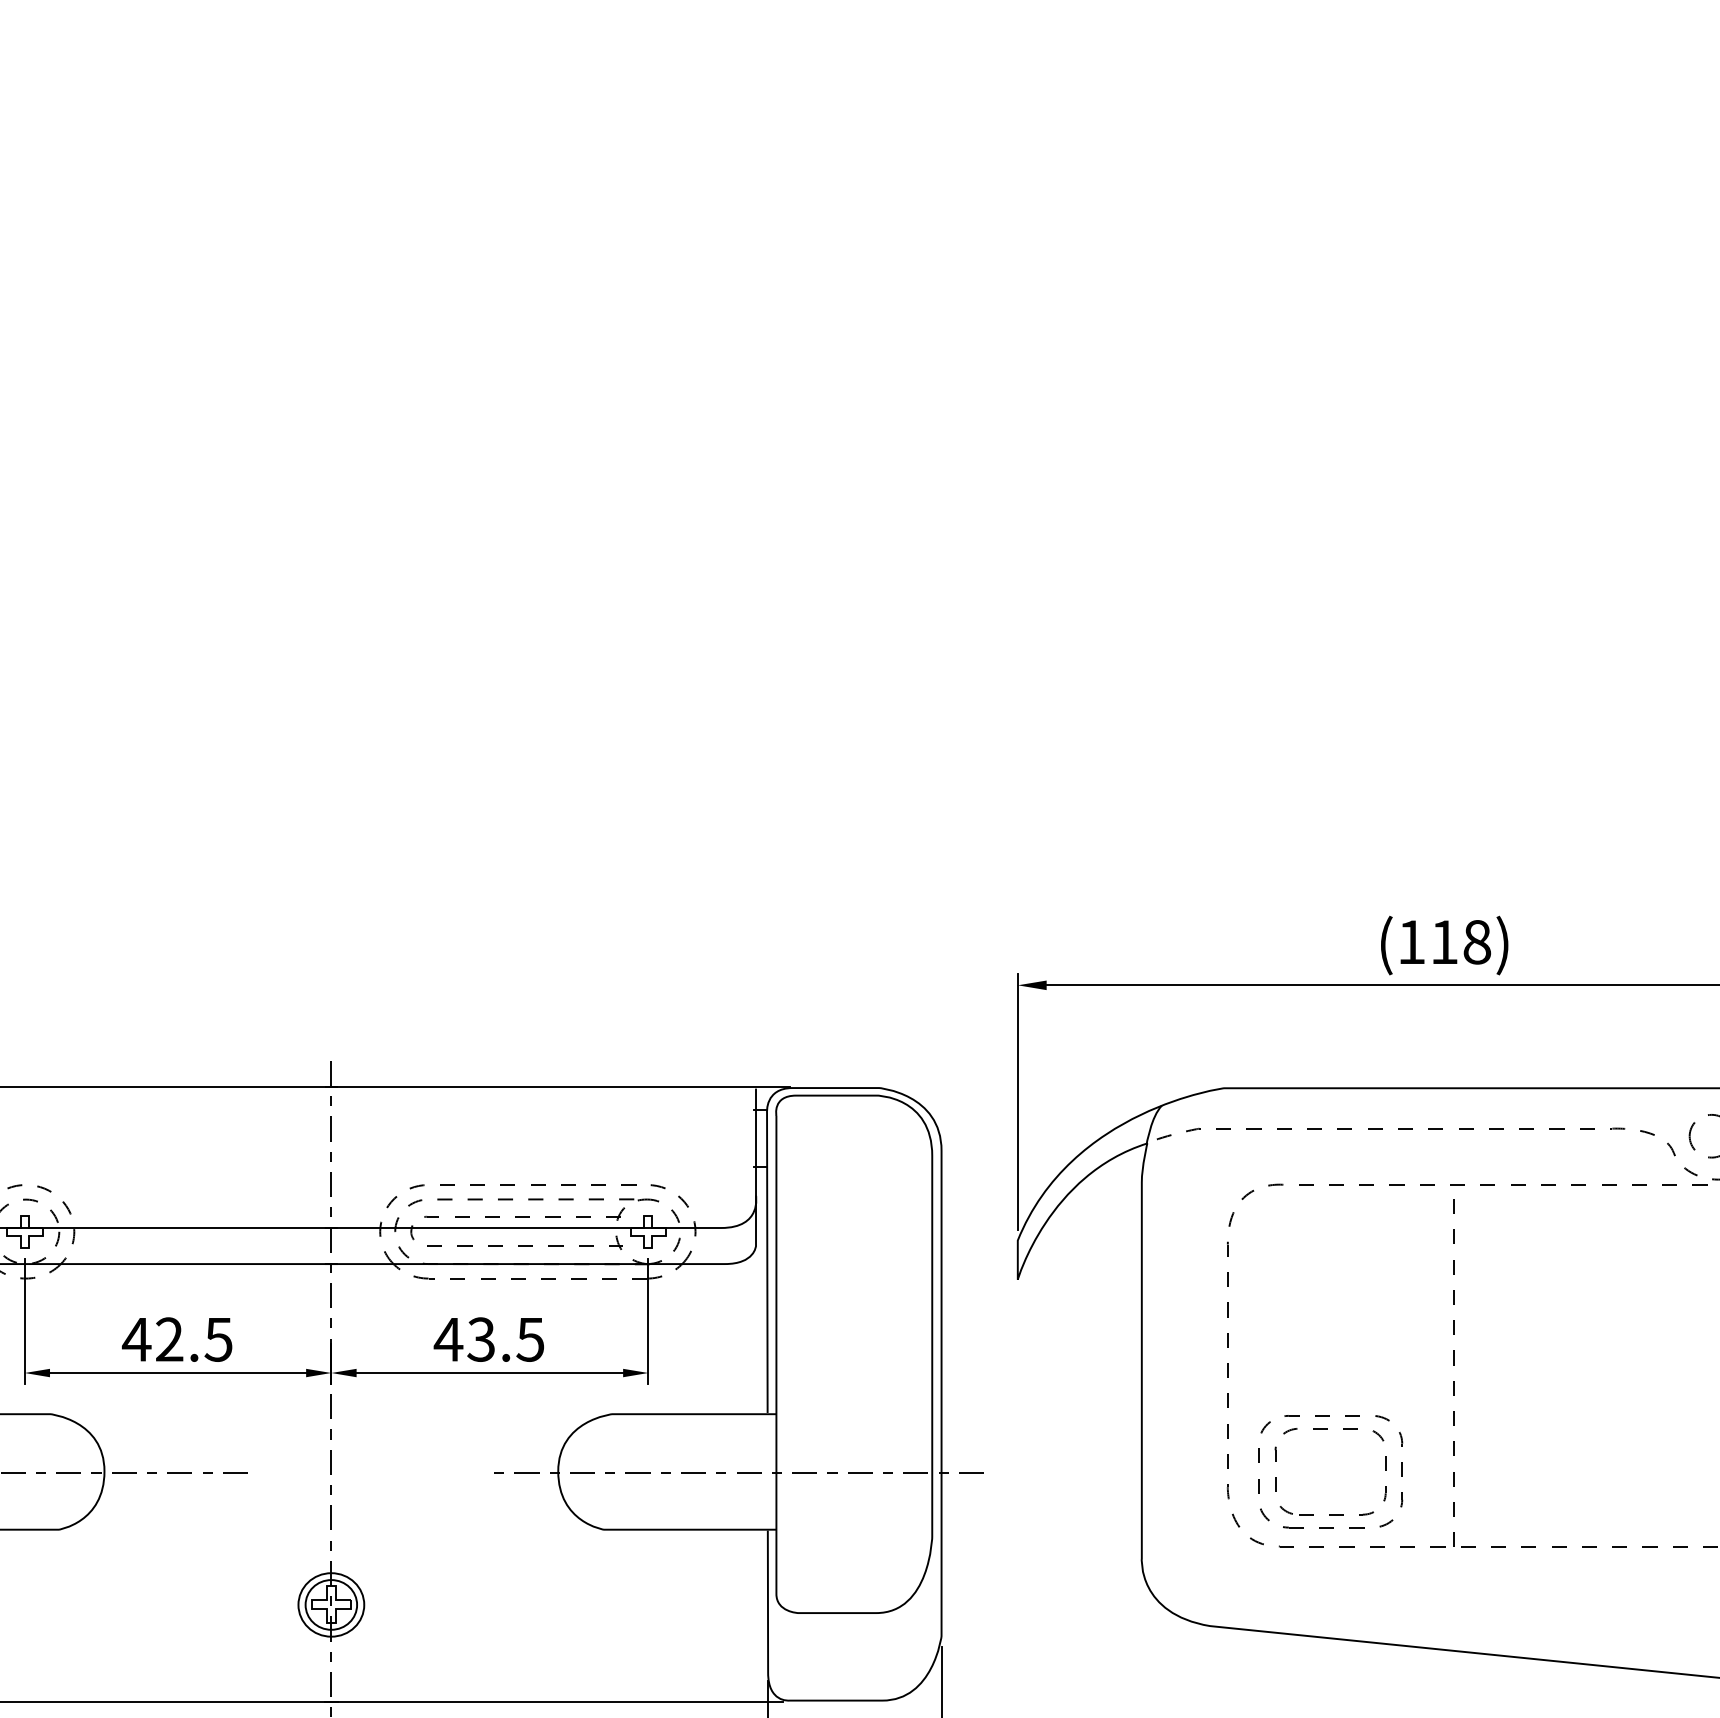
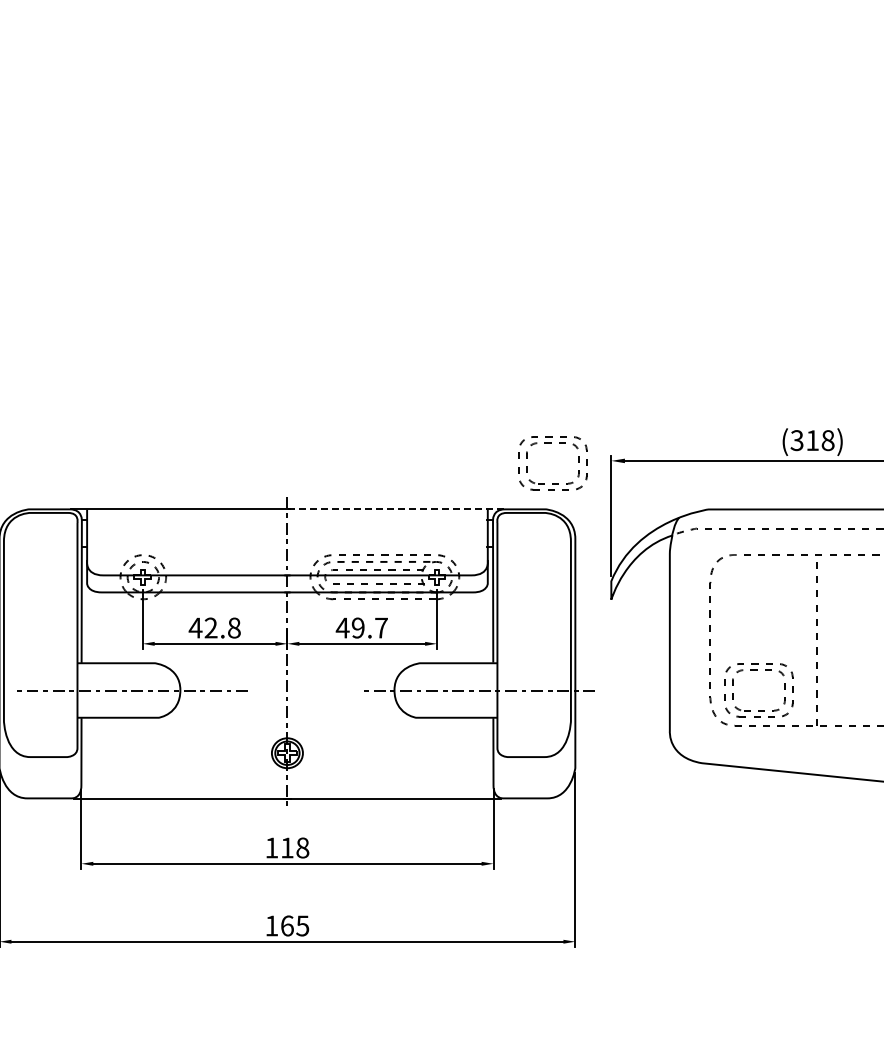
text: (1410, 942) -> (796, 440), (118) -> (318)
part: (893, 1033) -> (552, 483), added
line: (556, 1088) -> (393, 509), solid -> dashed
text: (217, 1338) -> (233, 627), 42.5 -> 42.8
text: (505, 1338) -> (369, 627), 43.5 -> 49.7

